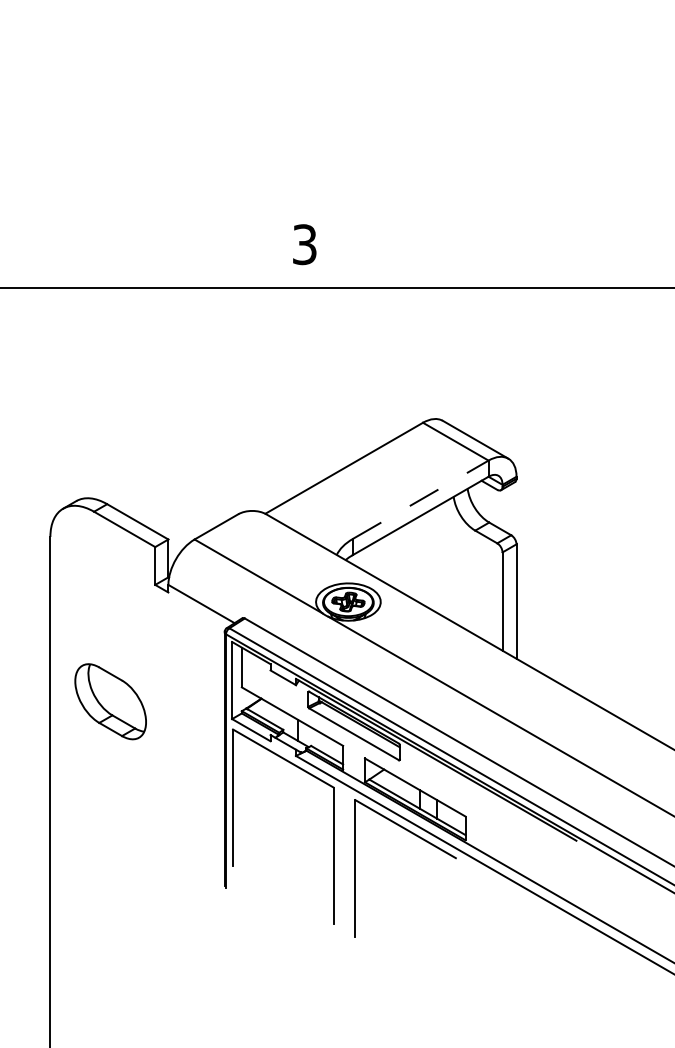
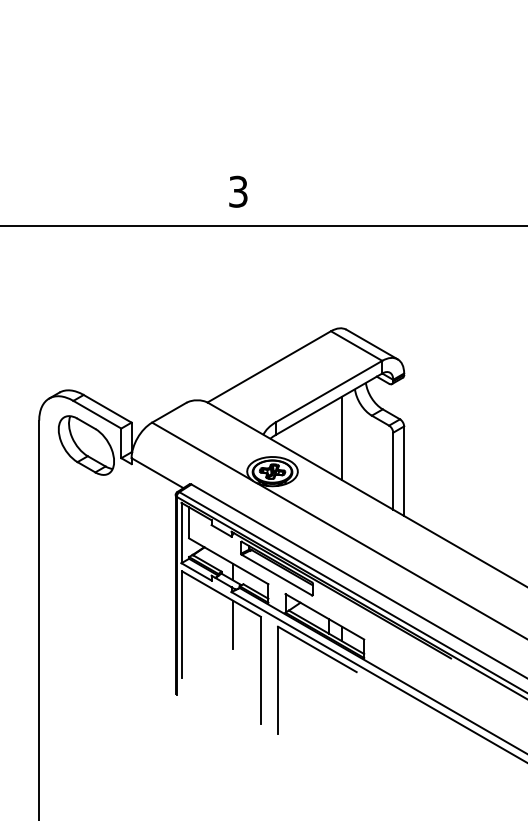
line: (421, 499) -> (329, 391), dashed -> solid
line: (437, 559) -> (342, 438), added
part: (110, 701) -> (86, 445), moved
line: (298, 797) -> (233, 624), added

